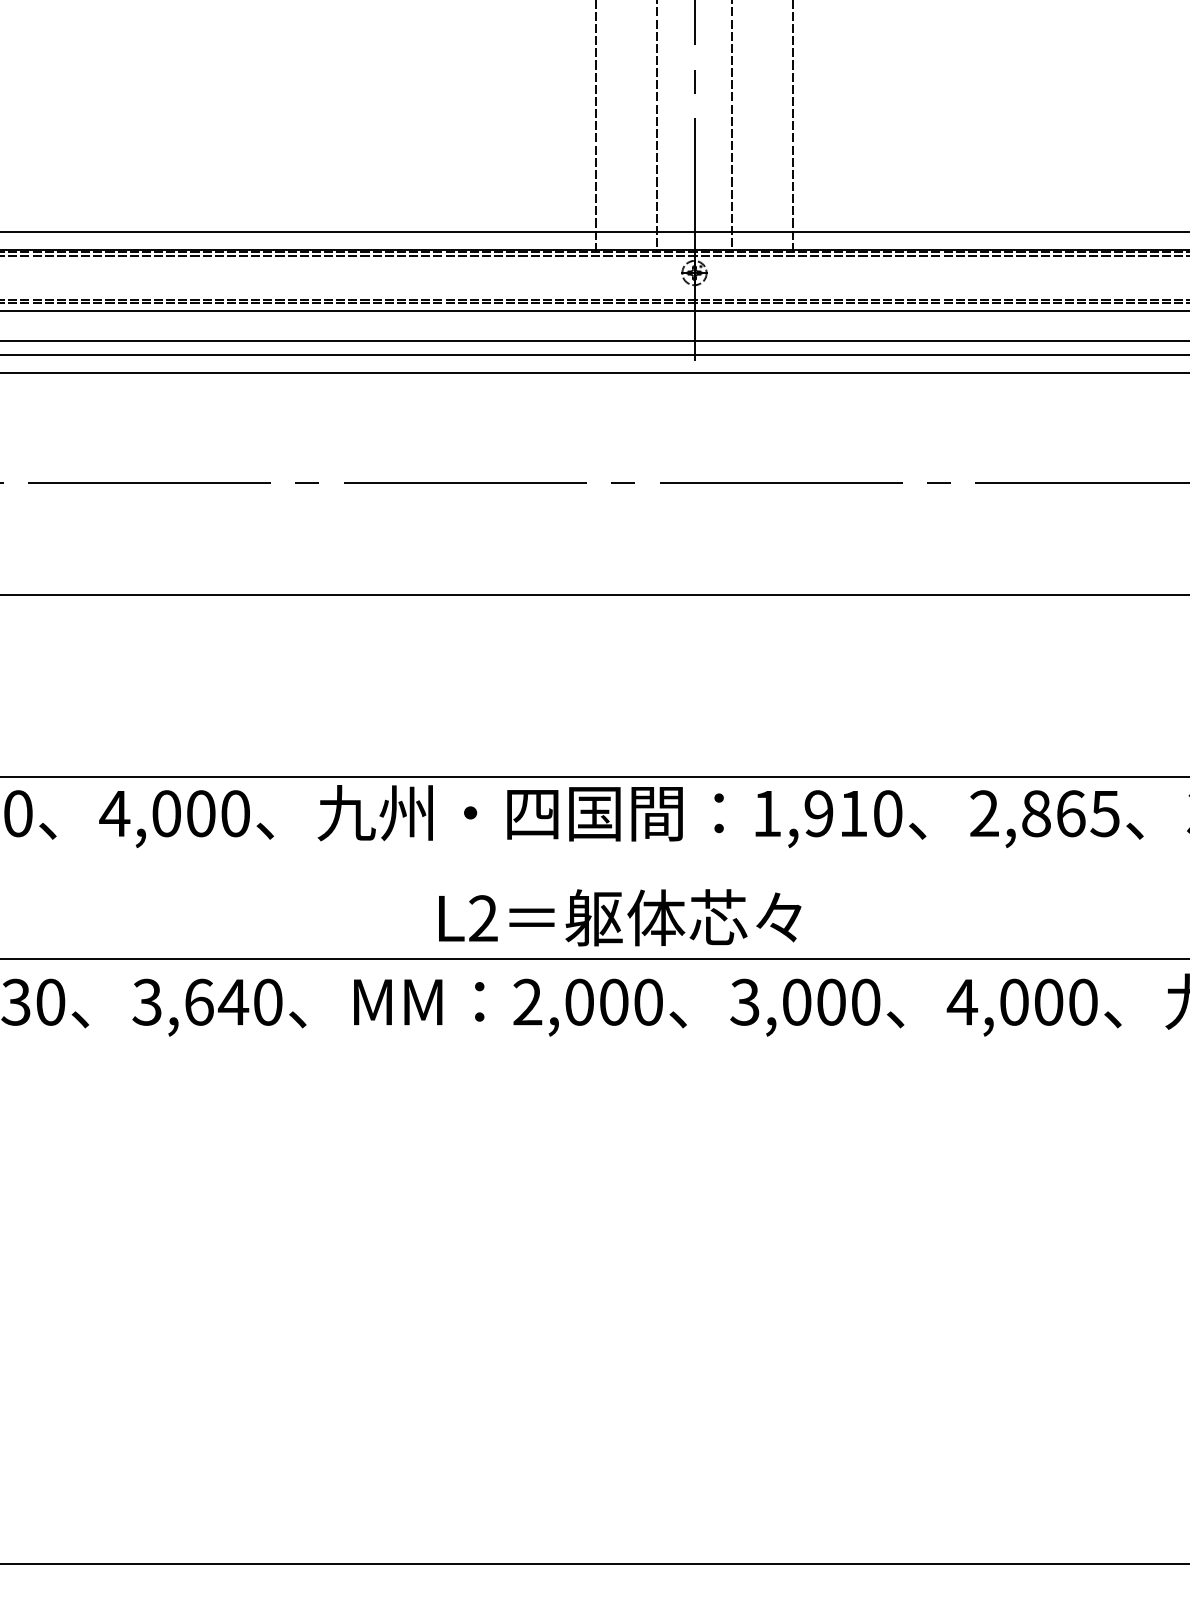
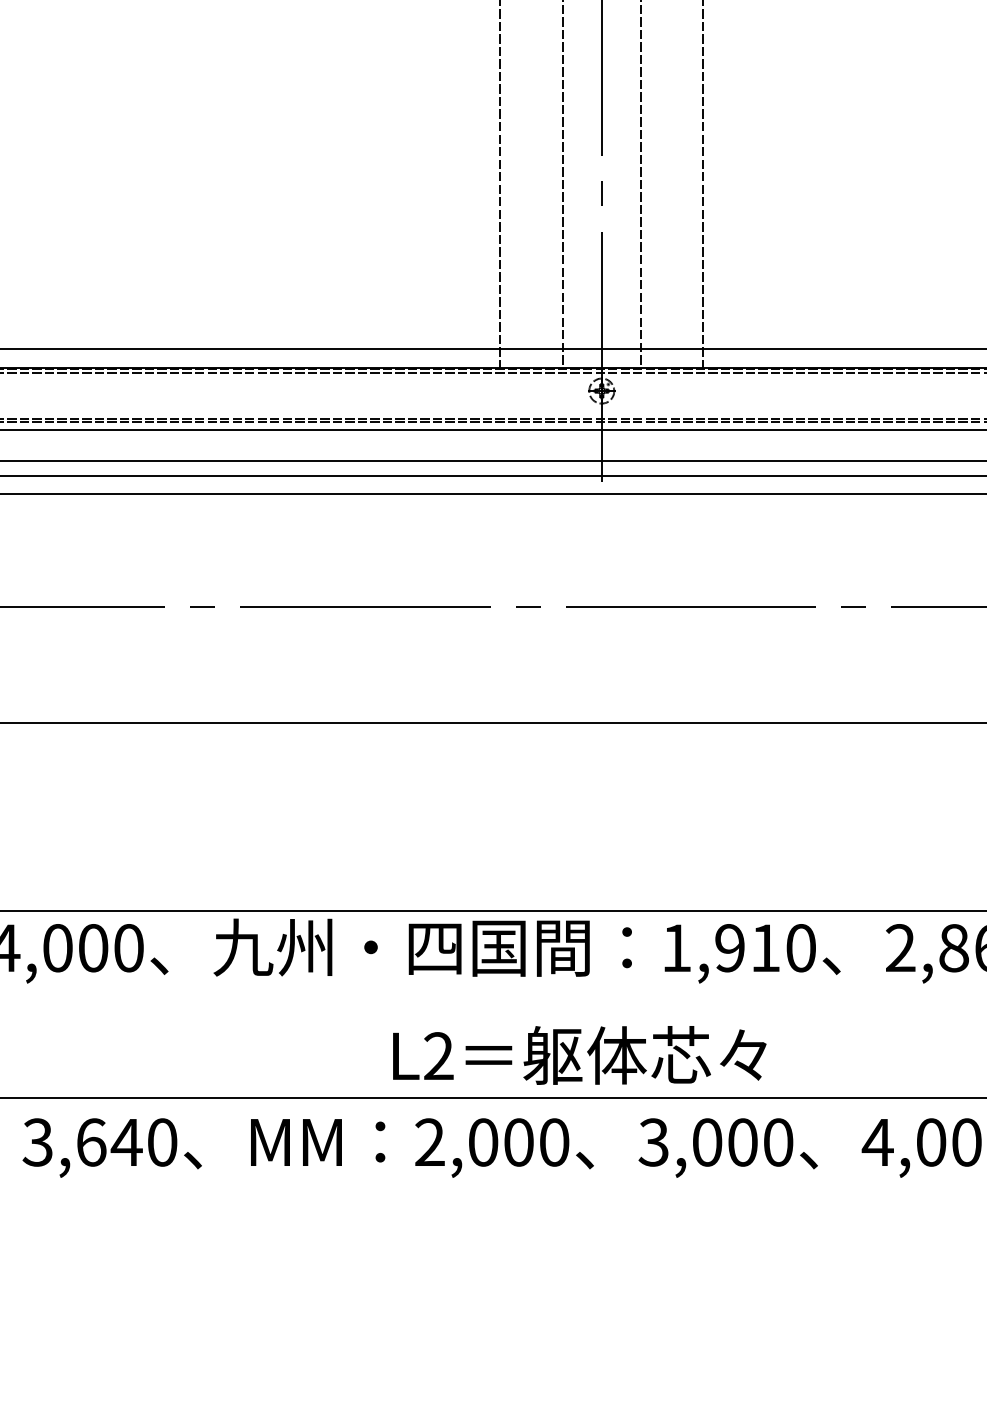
text: (620, 917) -> (580, 1055), moved

